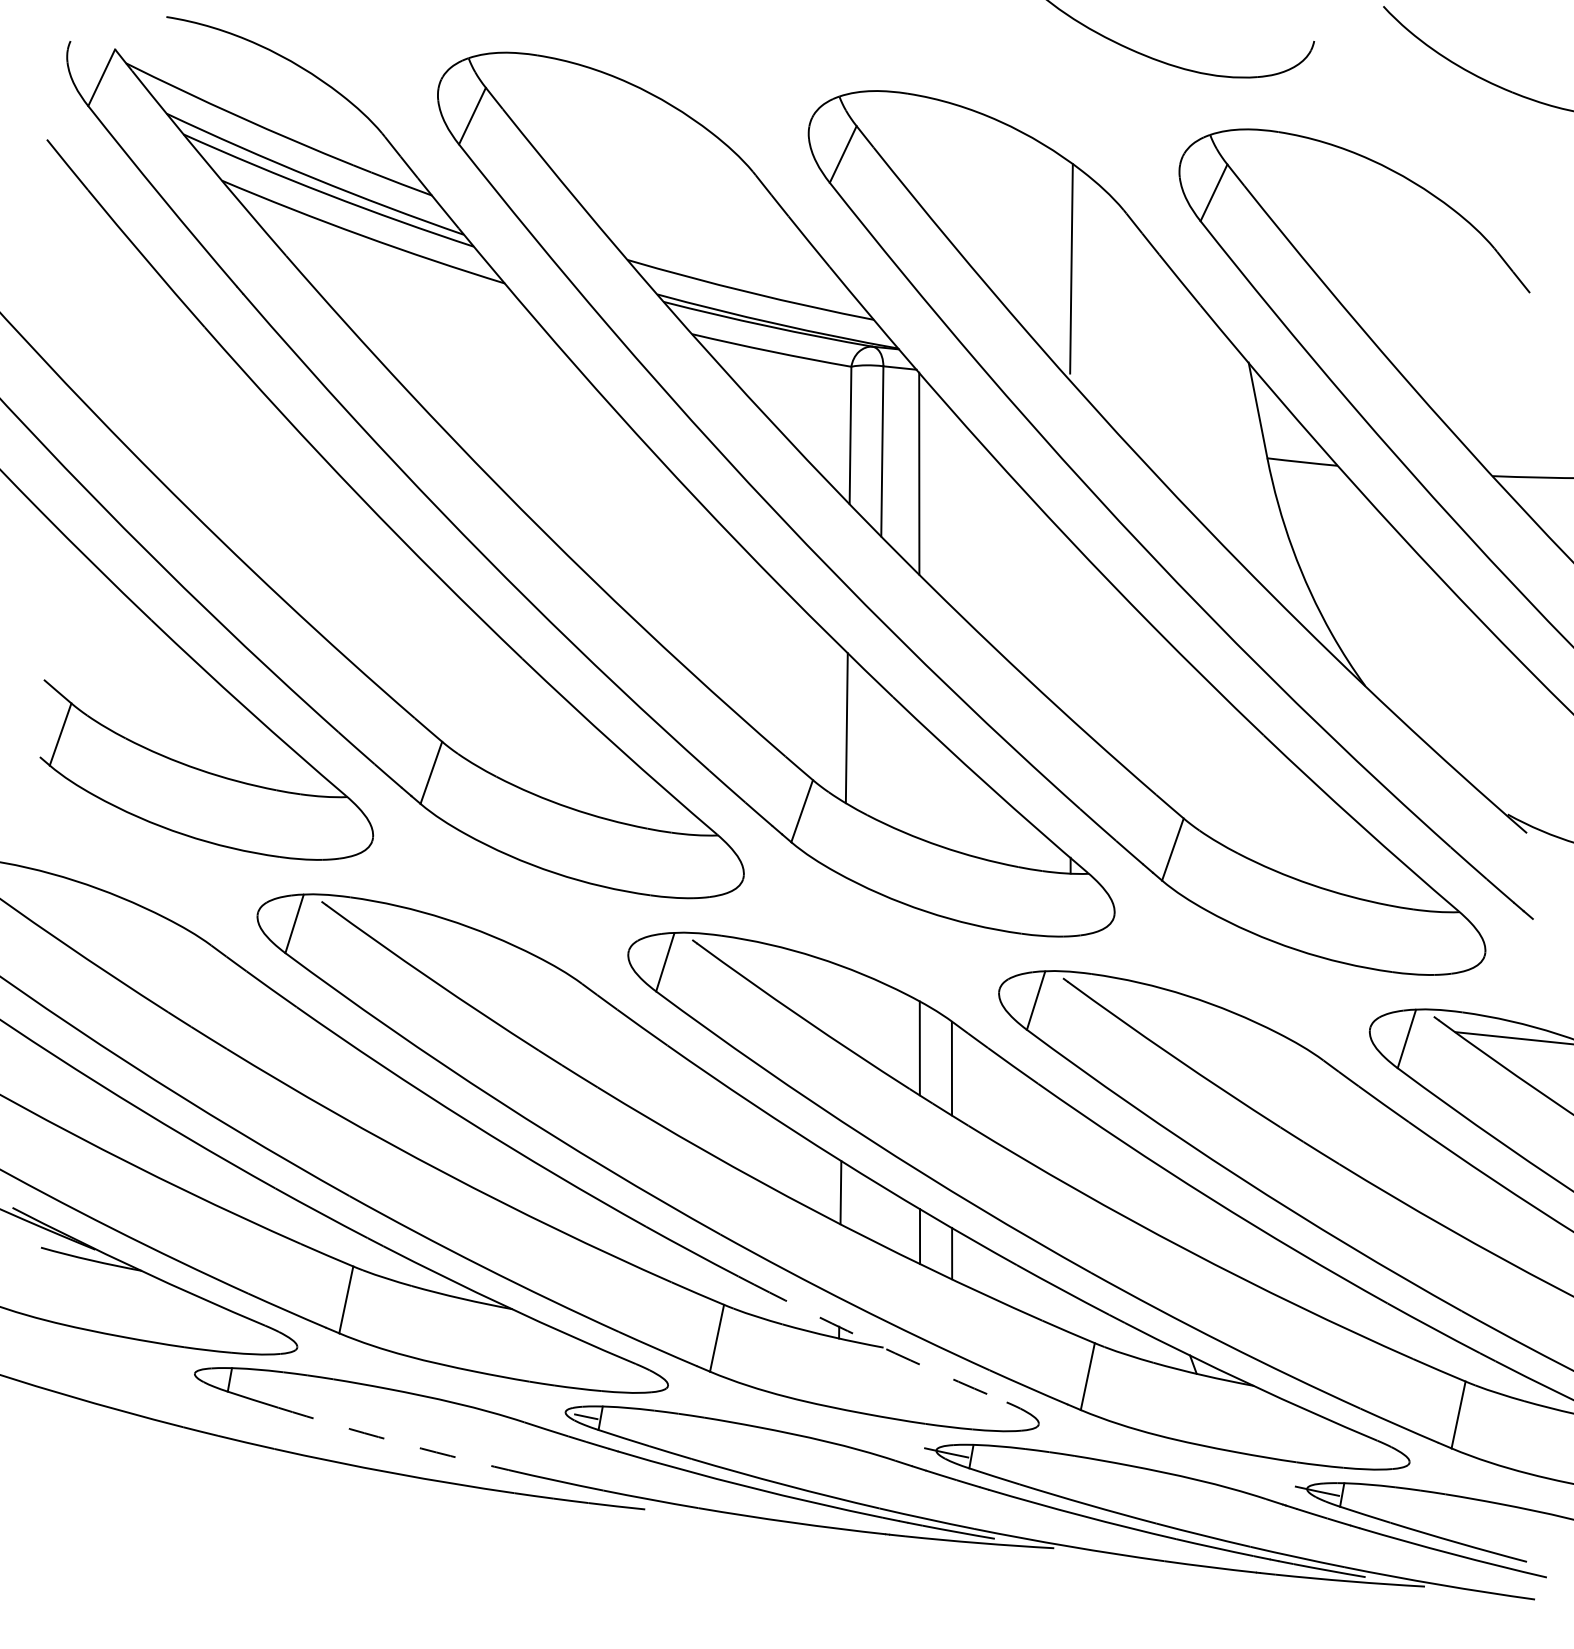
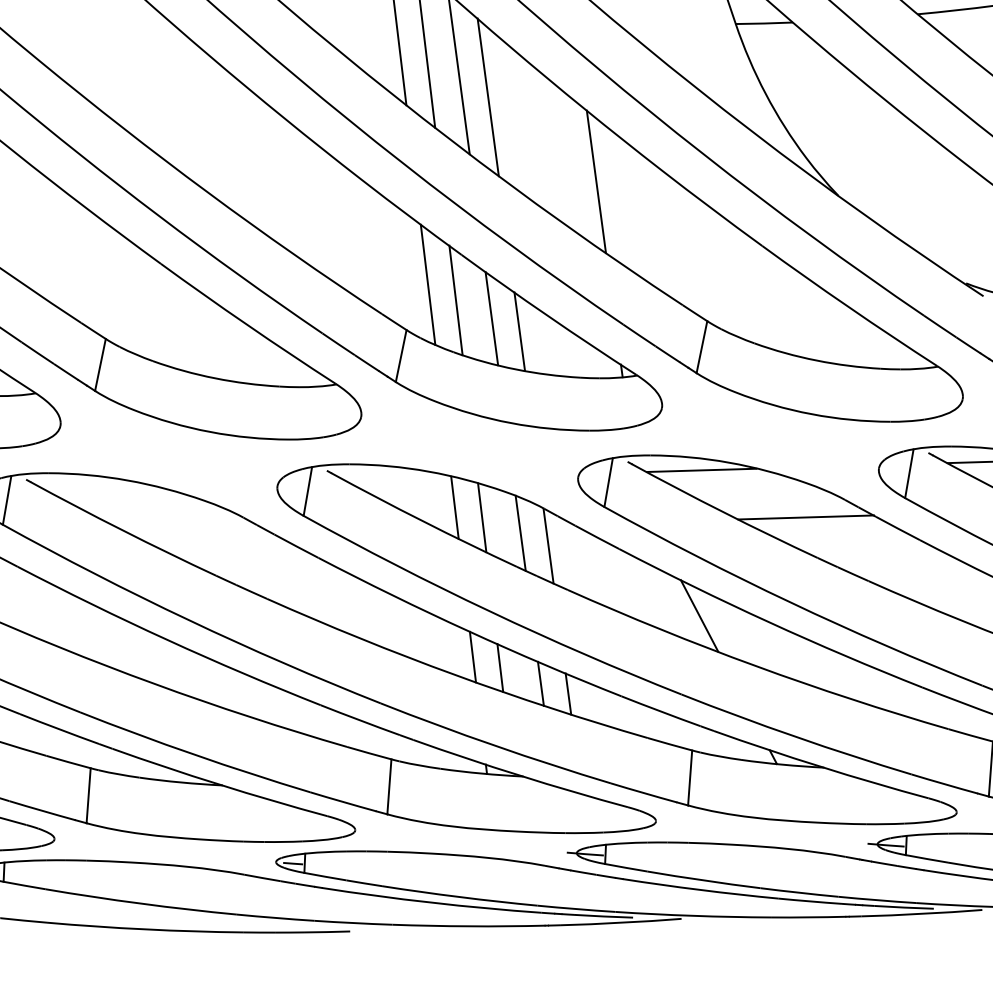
line: (951, 507) -> (488, 97), added
line: (1070, 629) -> (596, 182), added
line: (878, 751) -> (455, 300), added
line: (919, 779) -> (491, 318), added
line: (951, 800) -> (519, 331), added
line: (1151, 1000) -> (700, 470), added
line: (842, 1006) -> (454, 508), added
line: (874, 1022) -> (481, 517), added
line: (1272, 1075) -> (805, 517), added
line: (1125, 1179) -> (699, 616), added
line: (872, 1210) -> (500, 668), added
arc: (879, 1345) -> (520, 775), dashed -> solid
arc: (393, 1441) -> (141, 903), dashed -> solid

